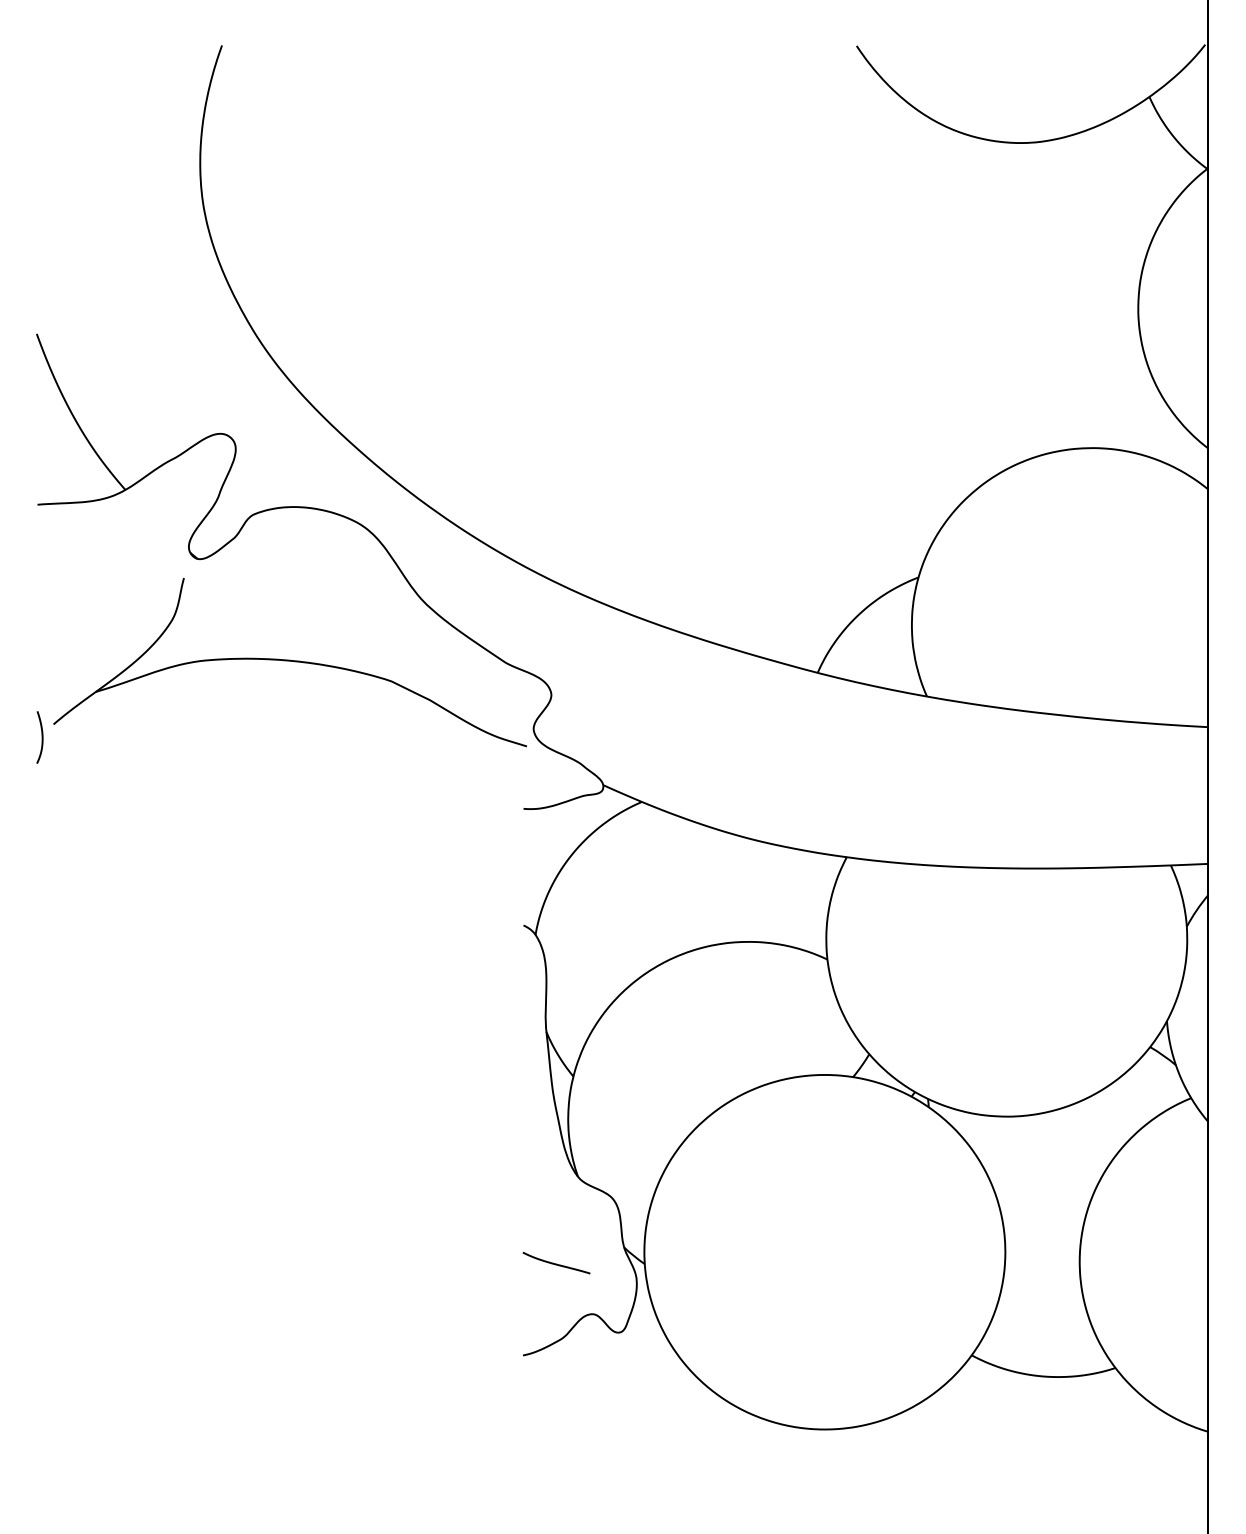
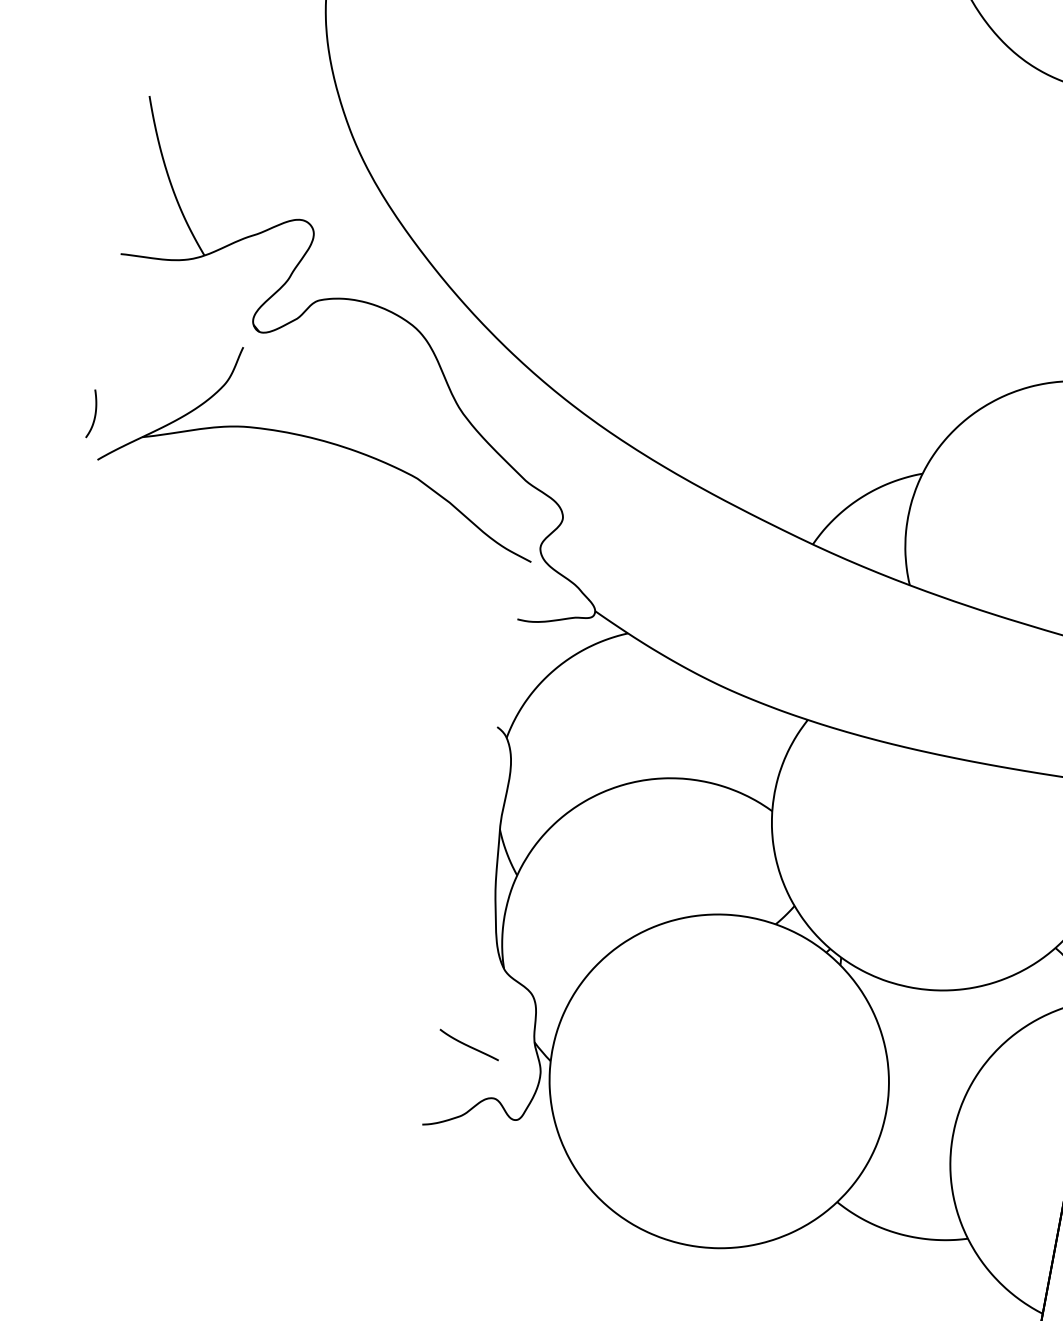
curve: (41, 737) -> (94, 414), moved

